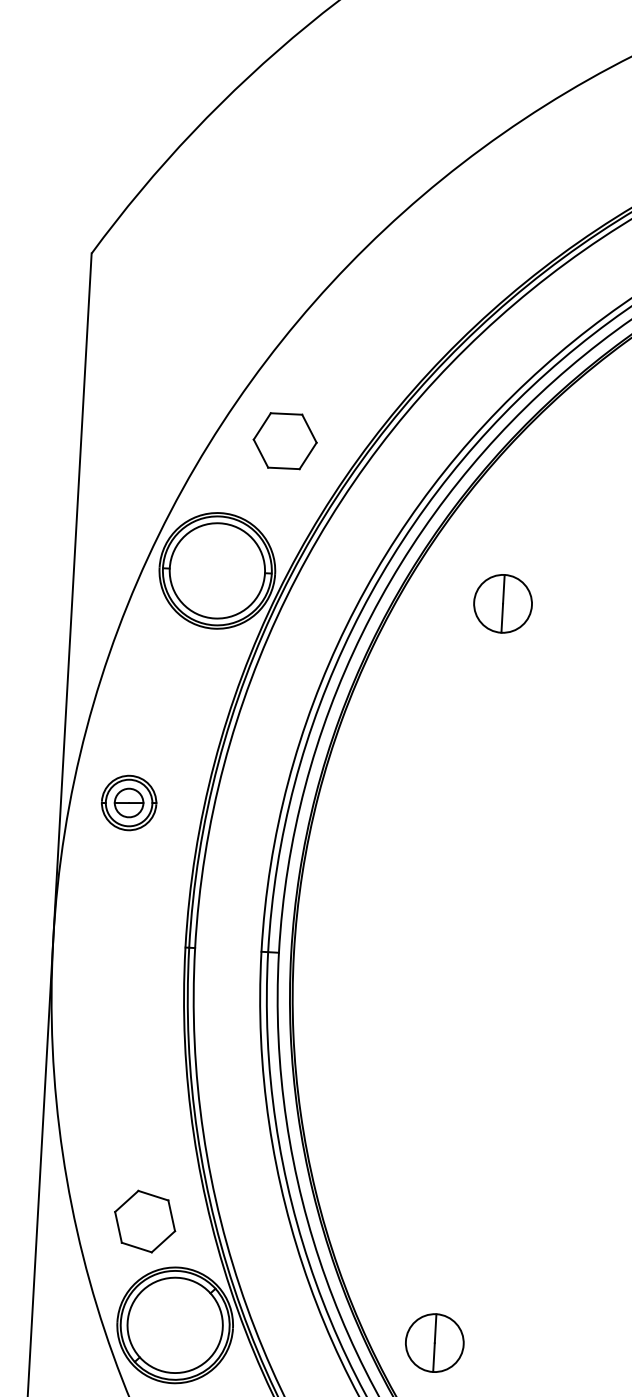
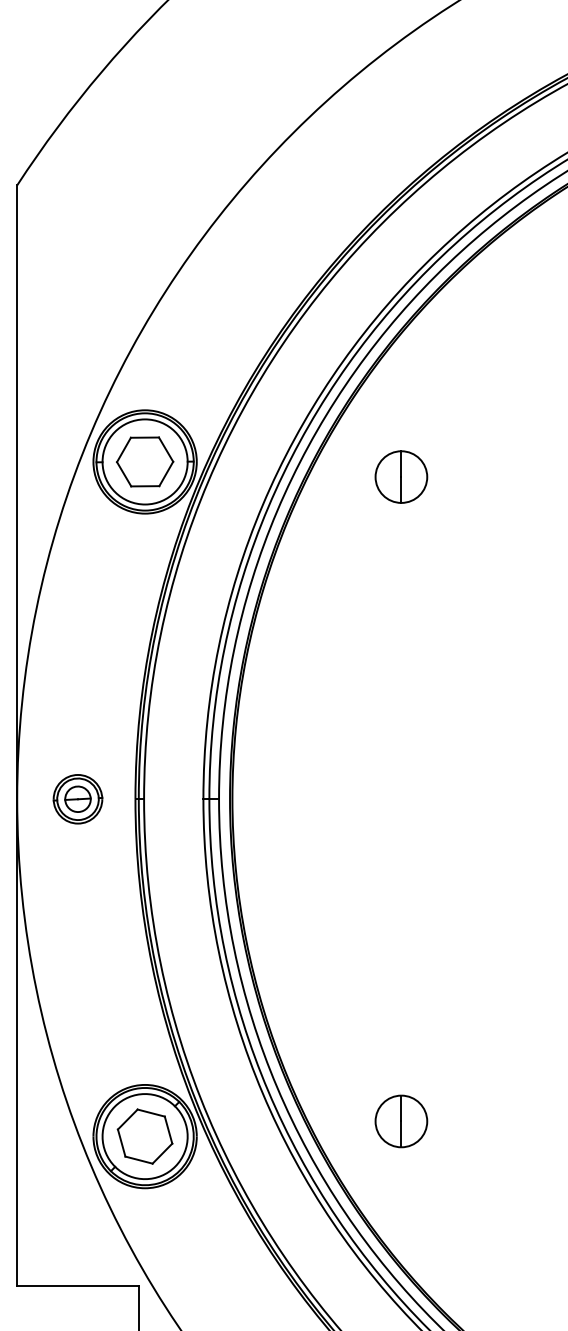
part: (285, 440) -> (145, 461), moved
part: (128, 803) -> (77, 799), moved
part: (144, 1221) -> (144, 1136), moved
part: (434, 1343) -> (401, 1121), moved

